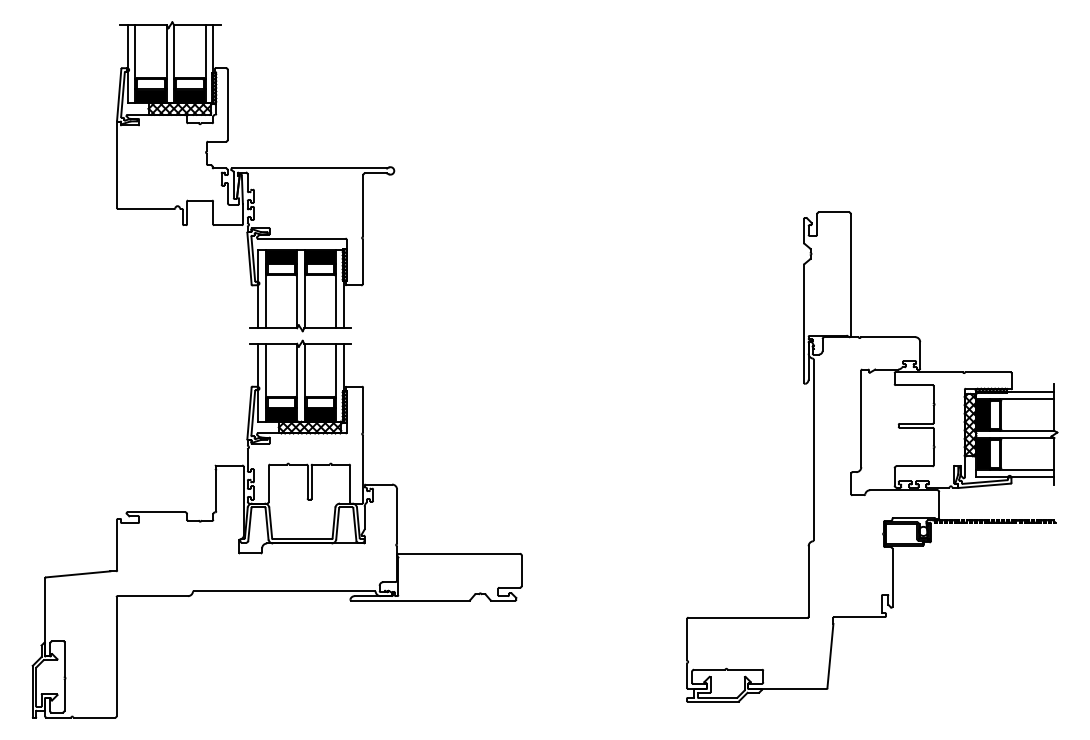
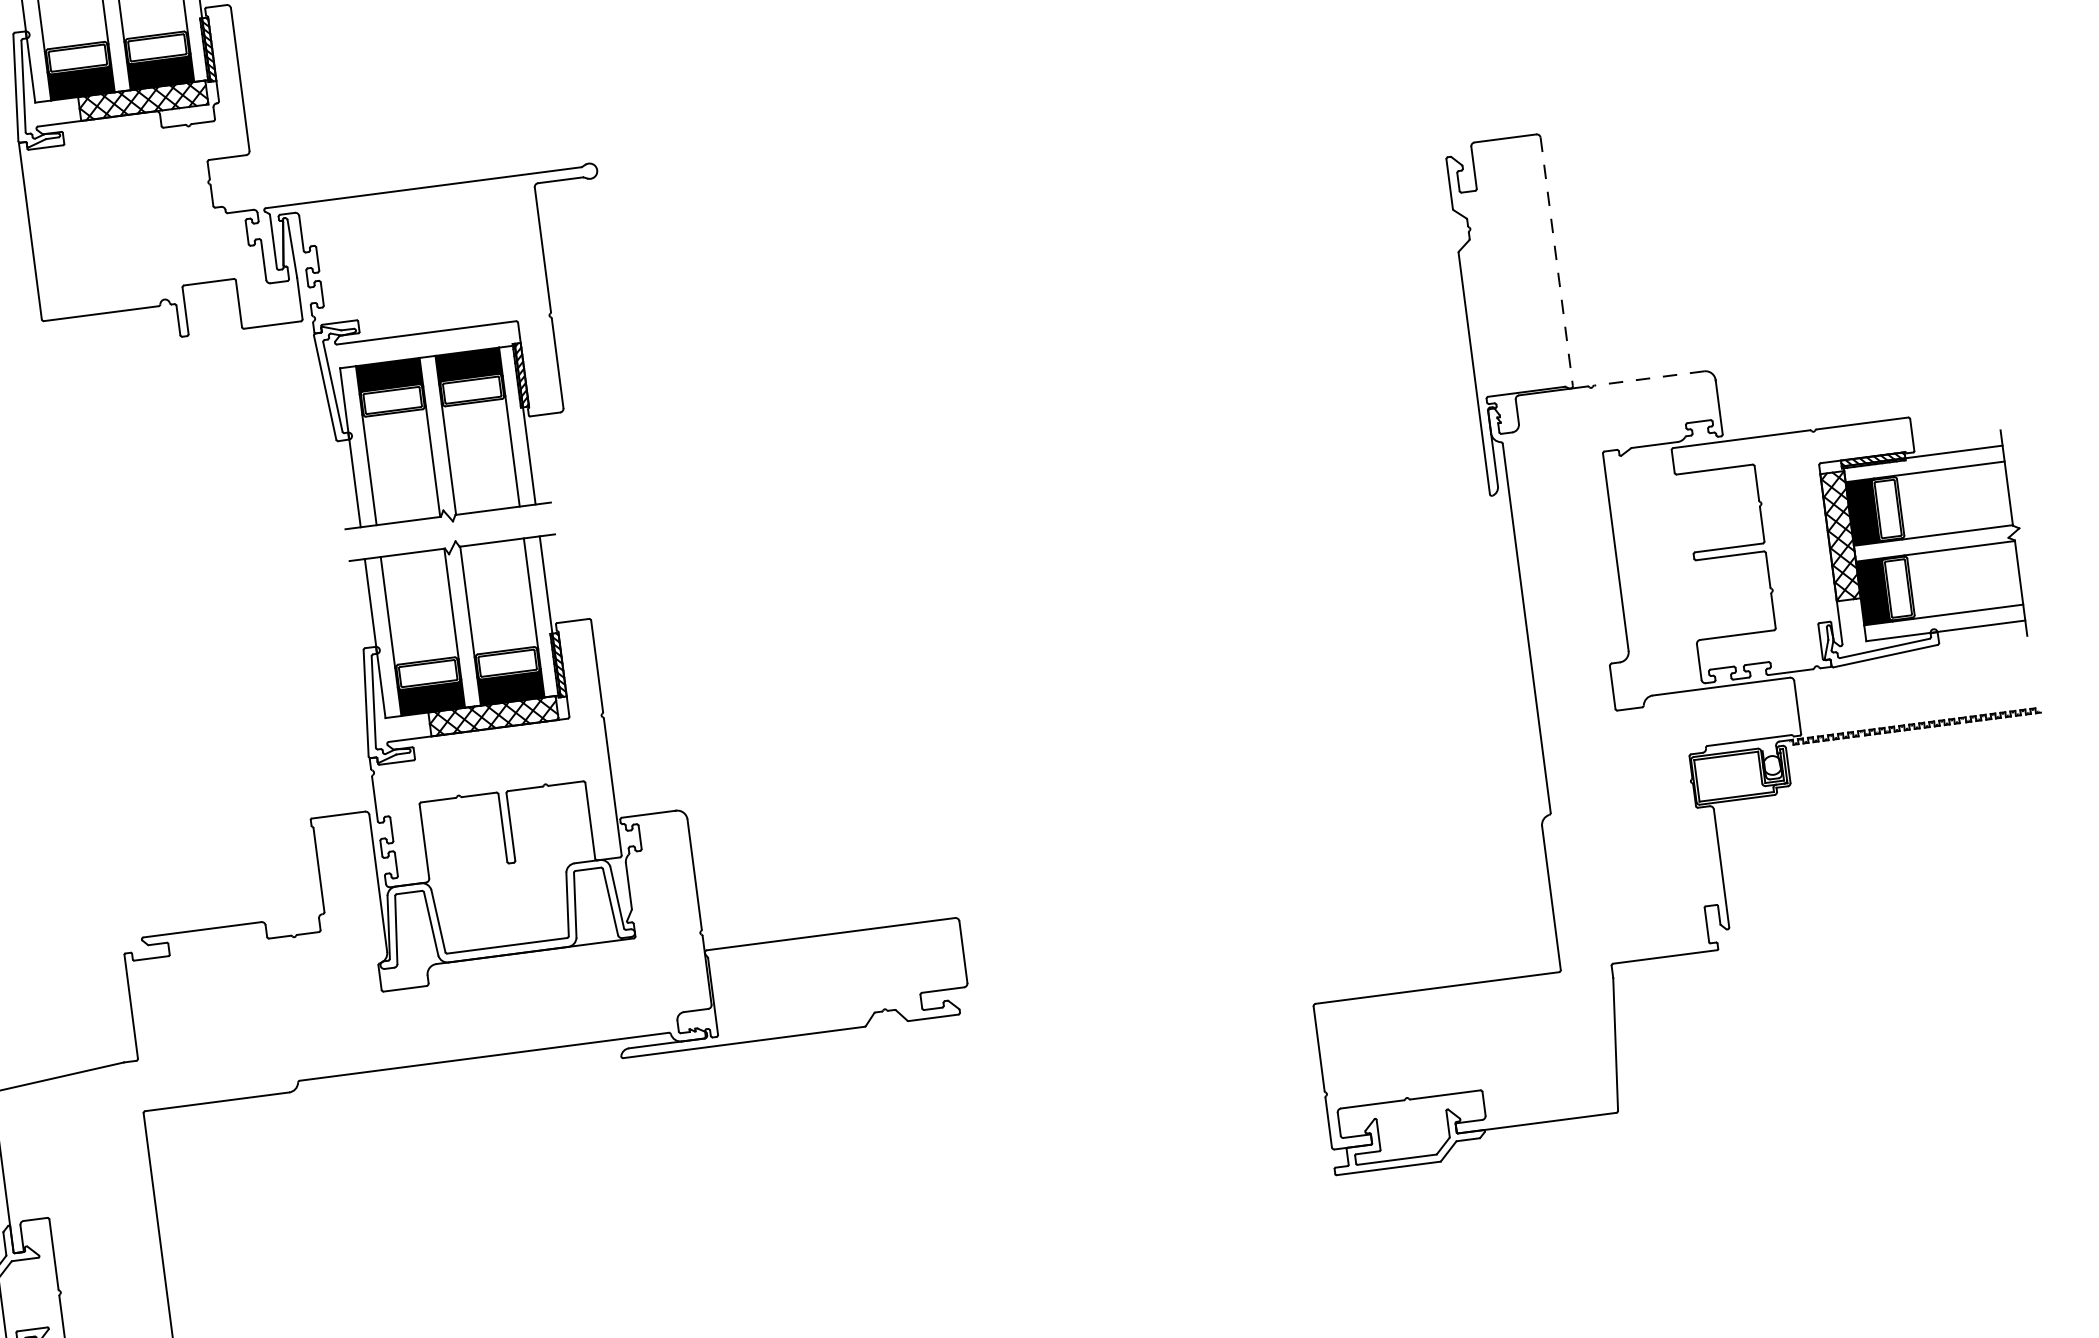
line: (851, 275) -> (1557, 262), solid -> dashed
line: (888, 337) -> (1649, 379), solid -> dashed

